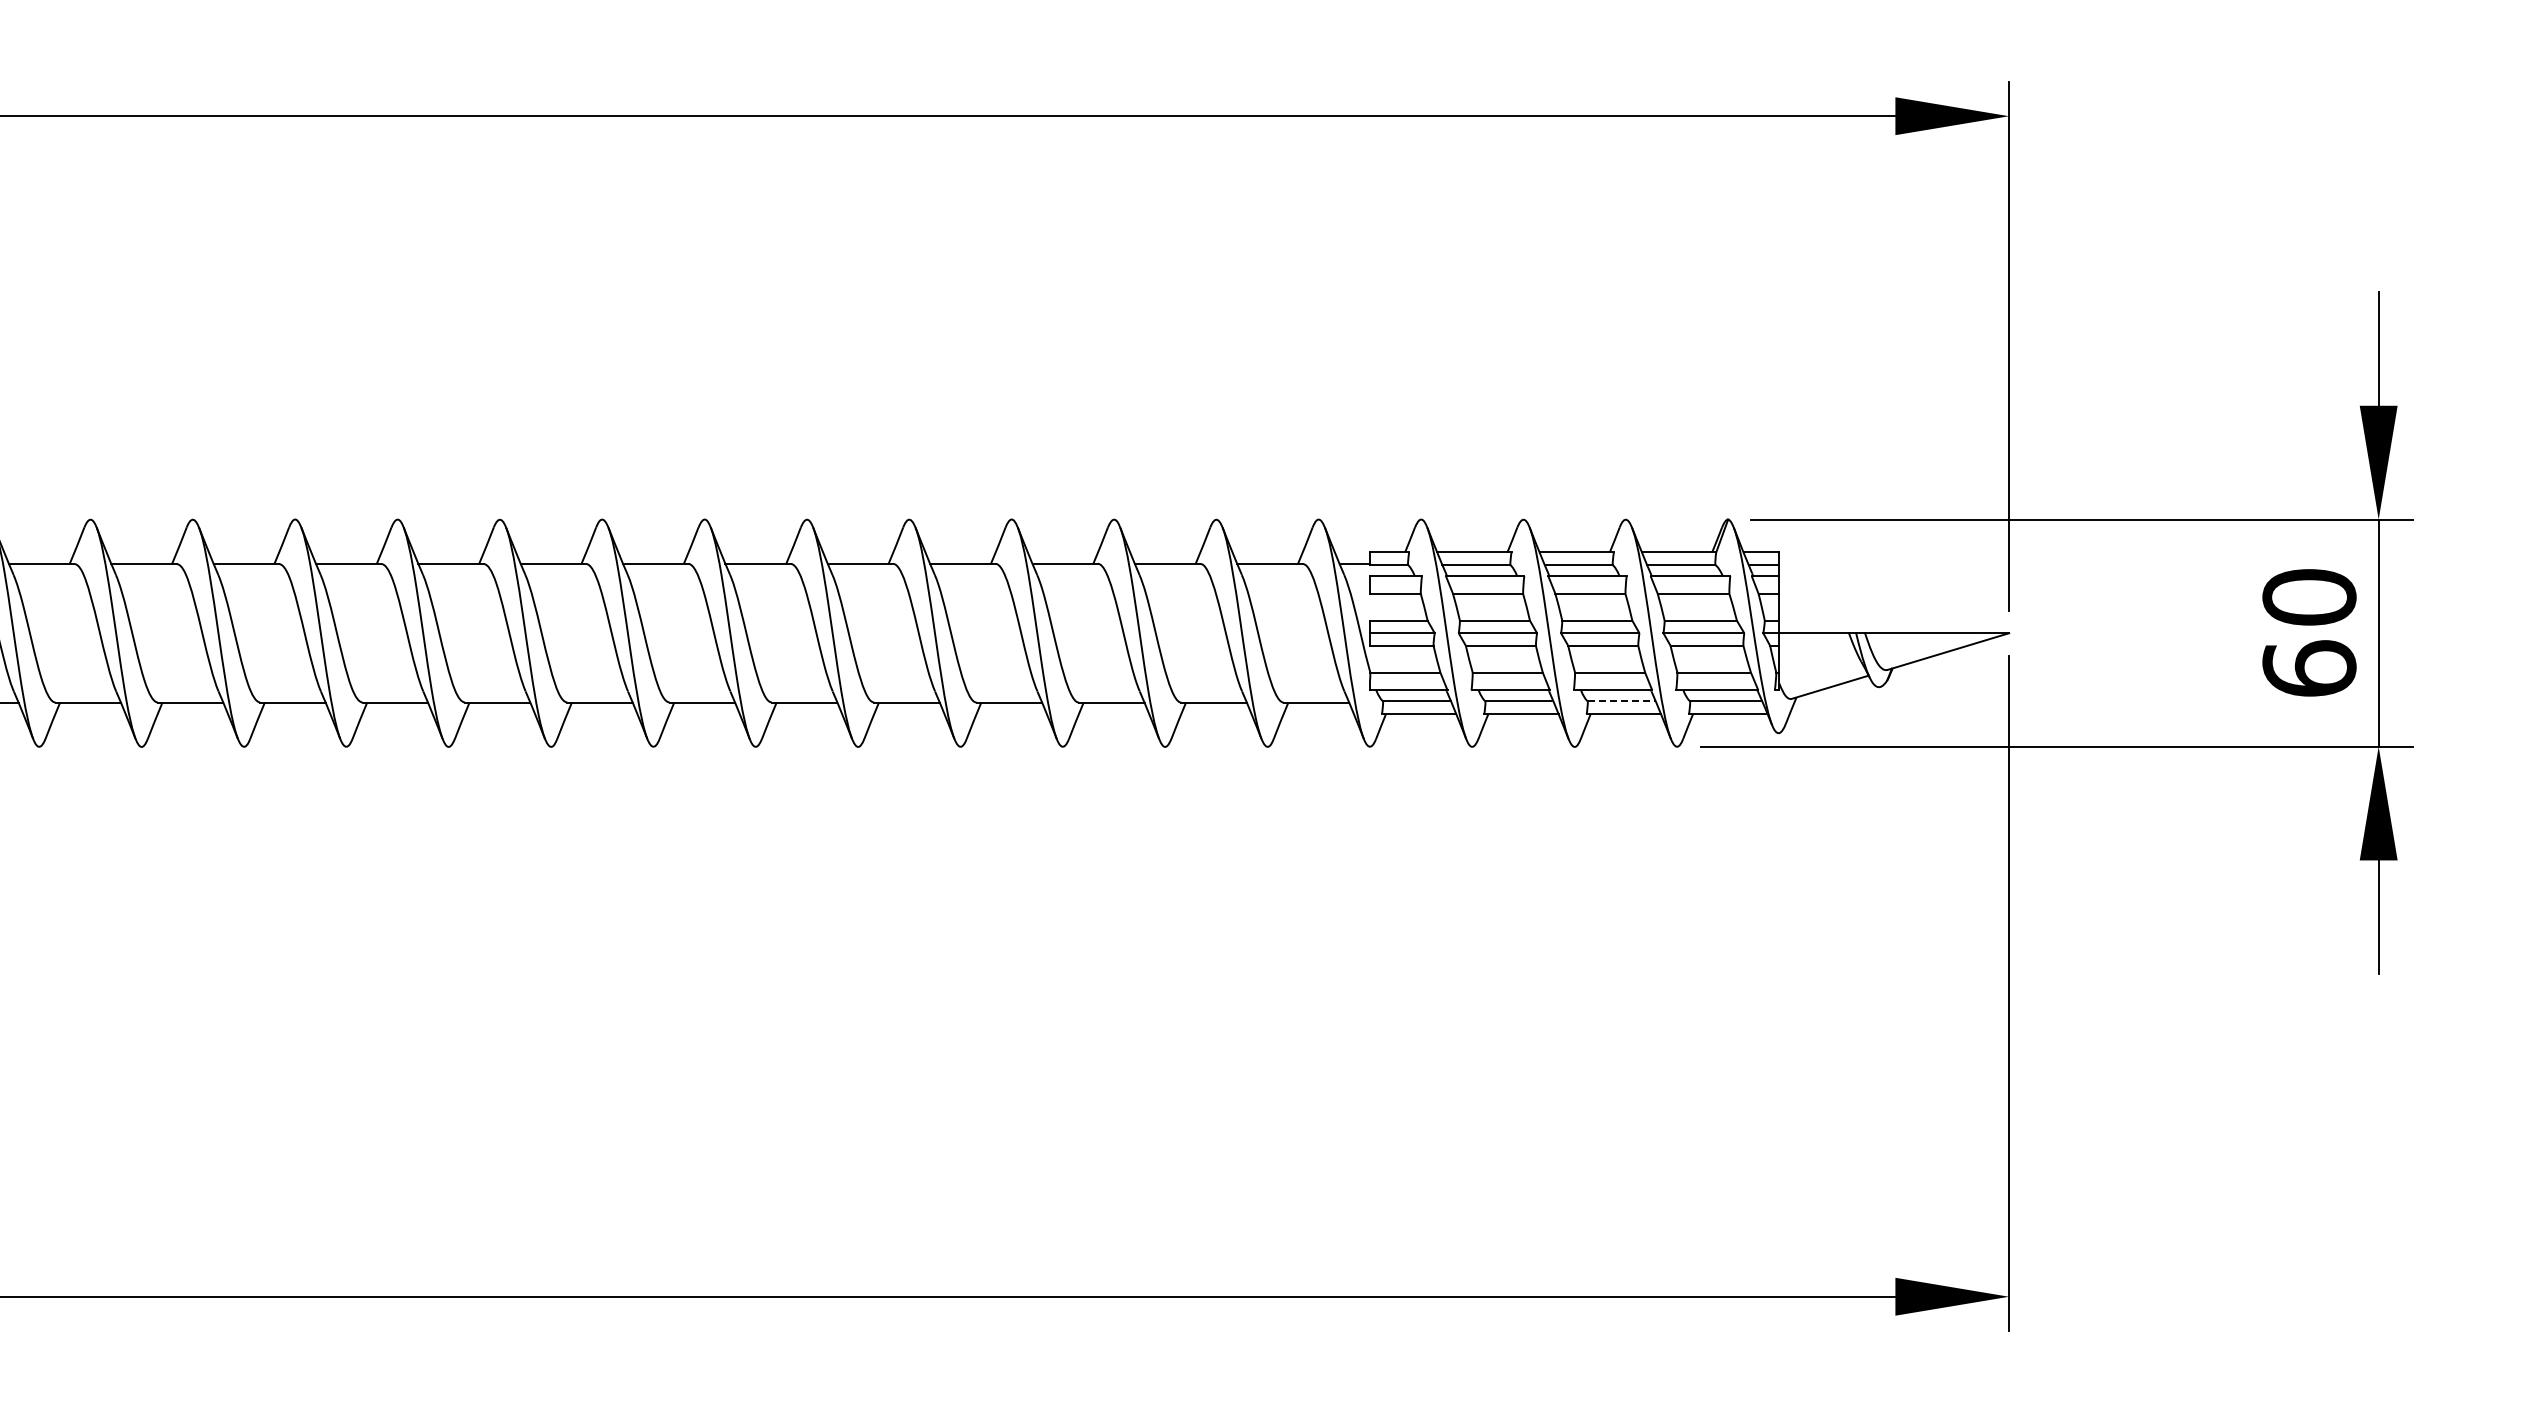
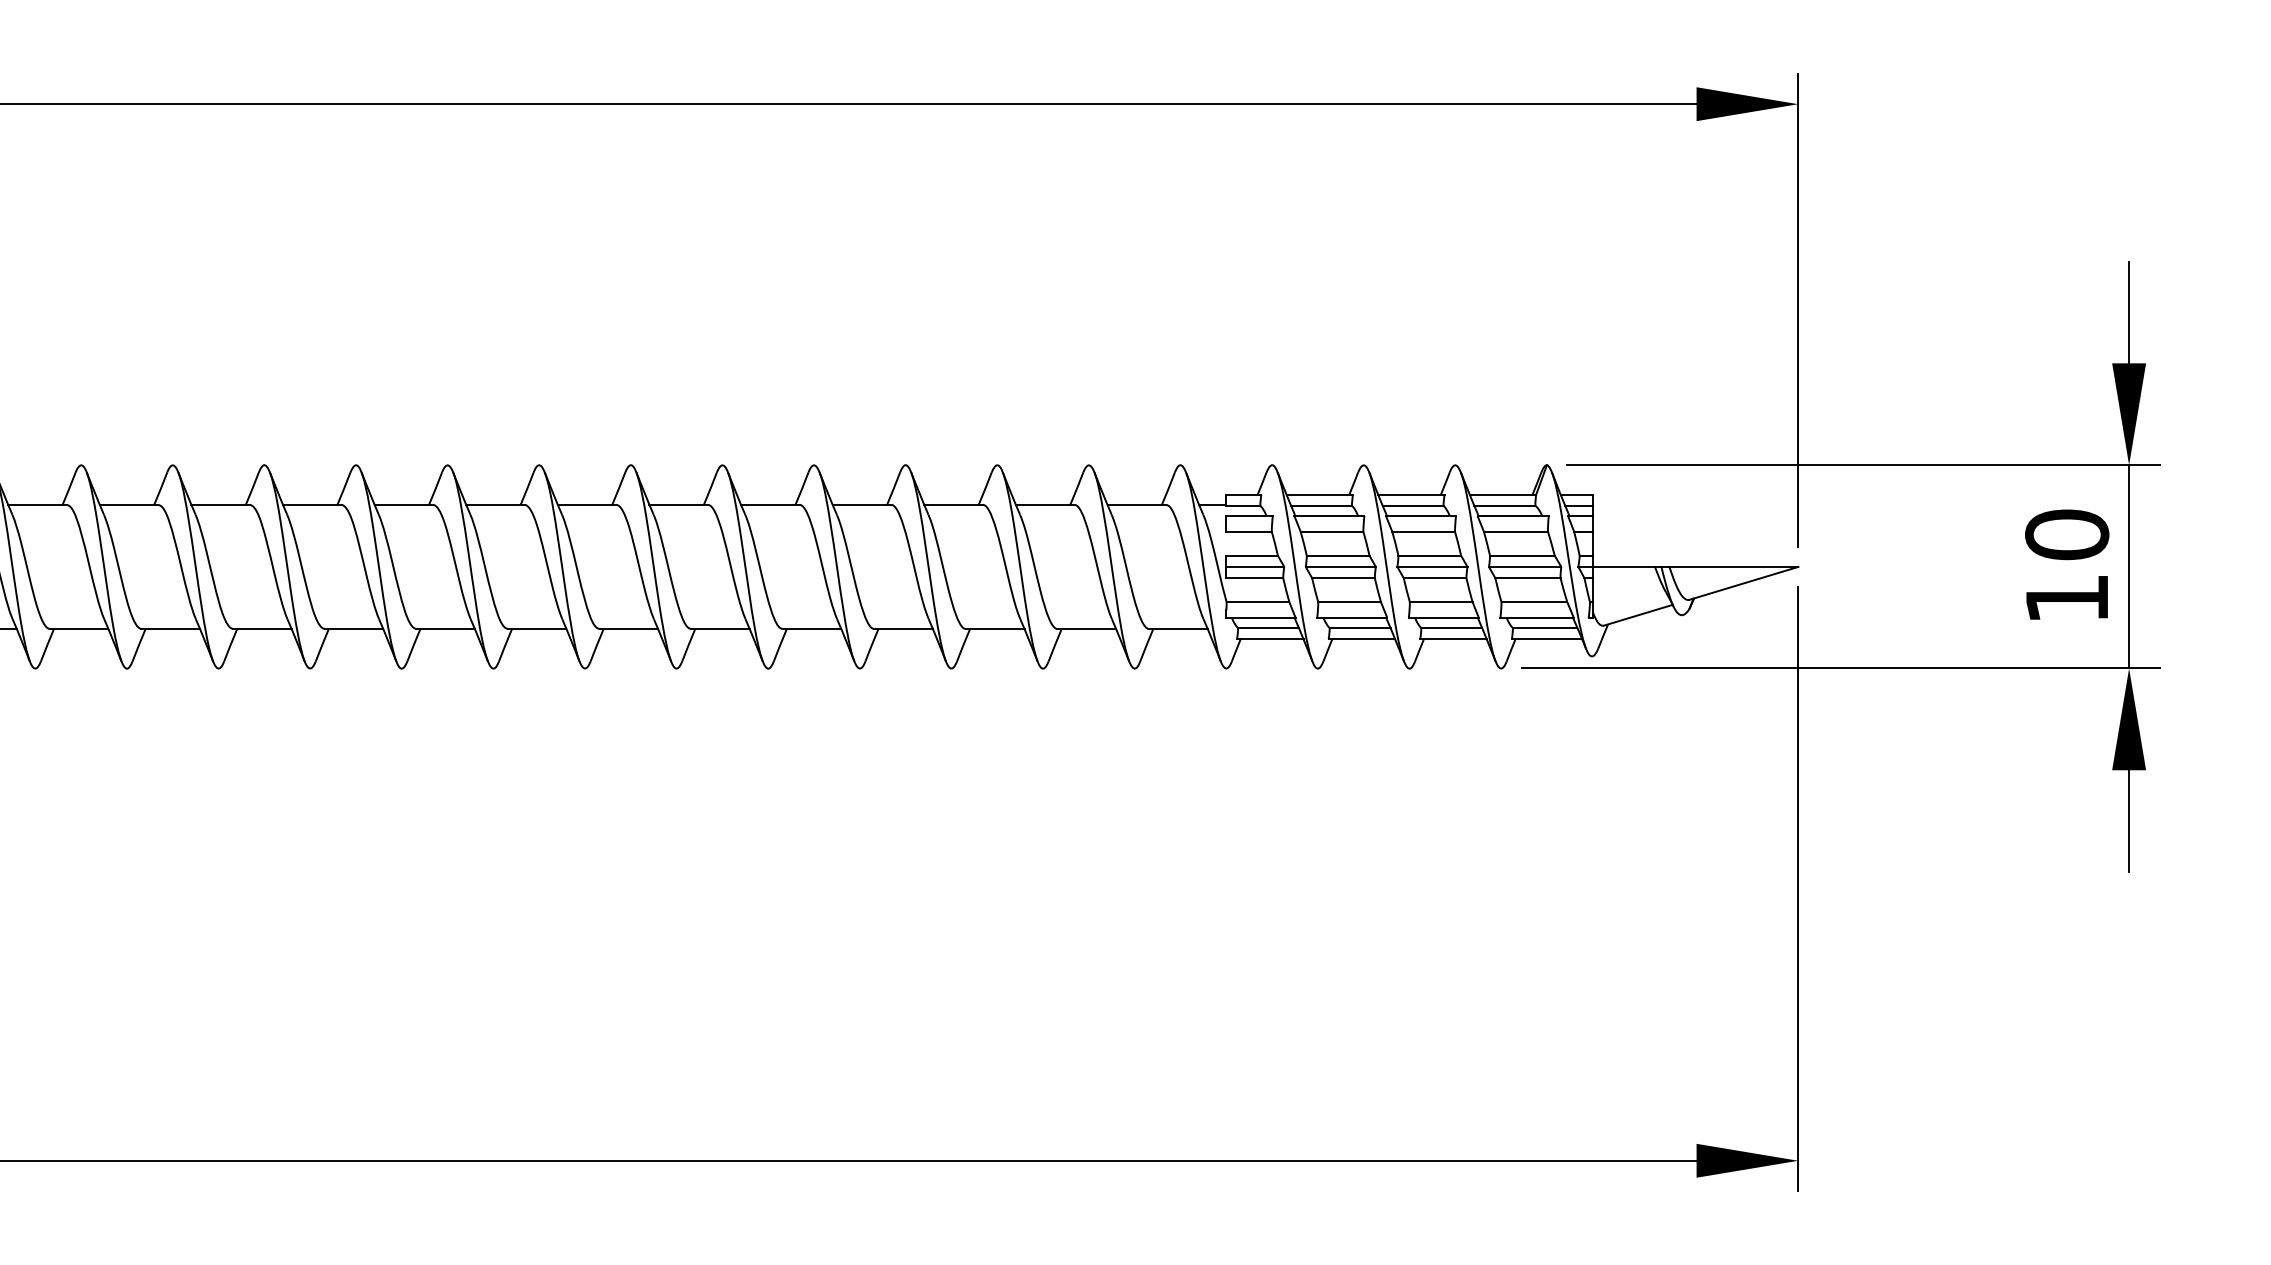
text: (2309, 668) -> (2067, 598), 60 -> 10
line: (1621, 701) -> (1451, 628), dashed -> solid

